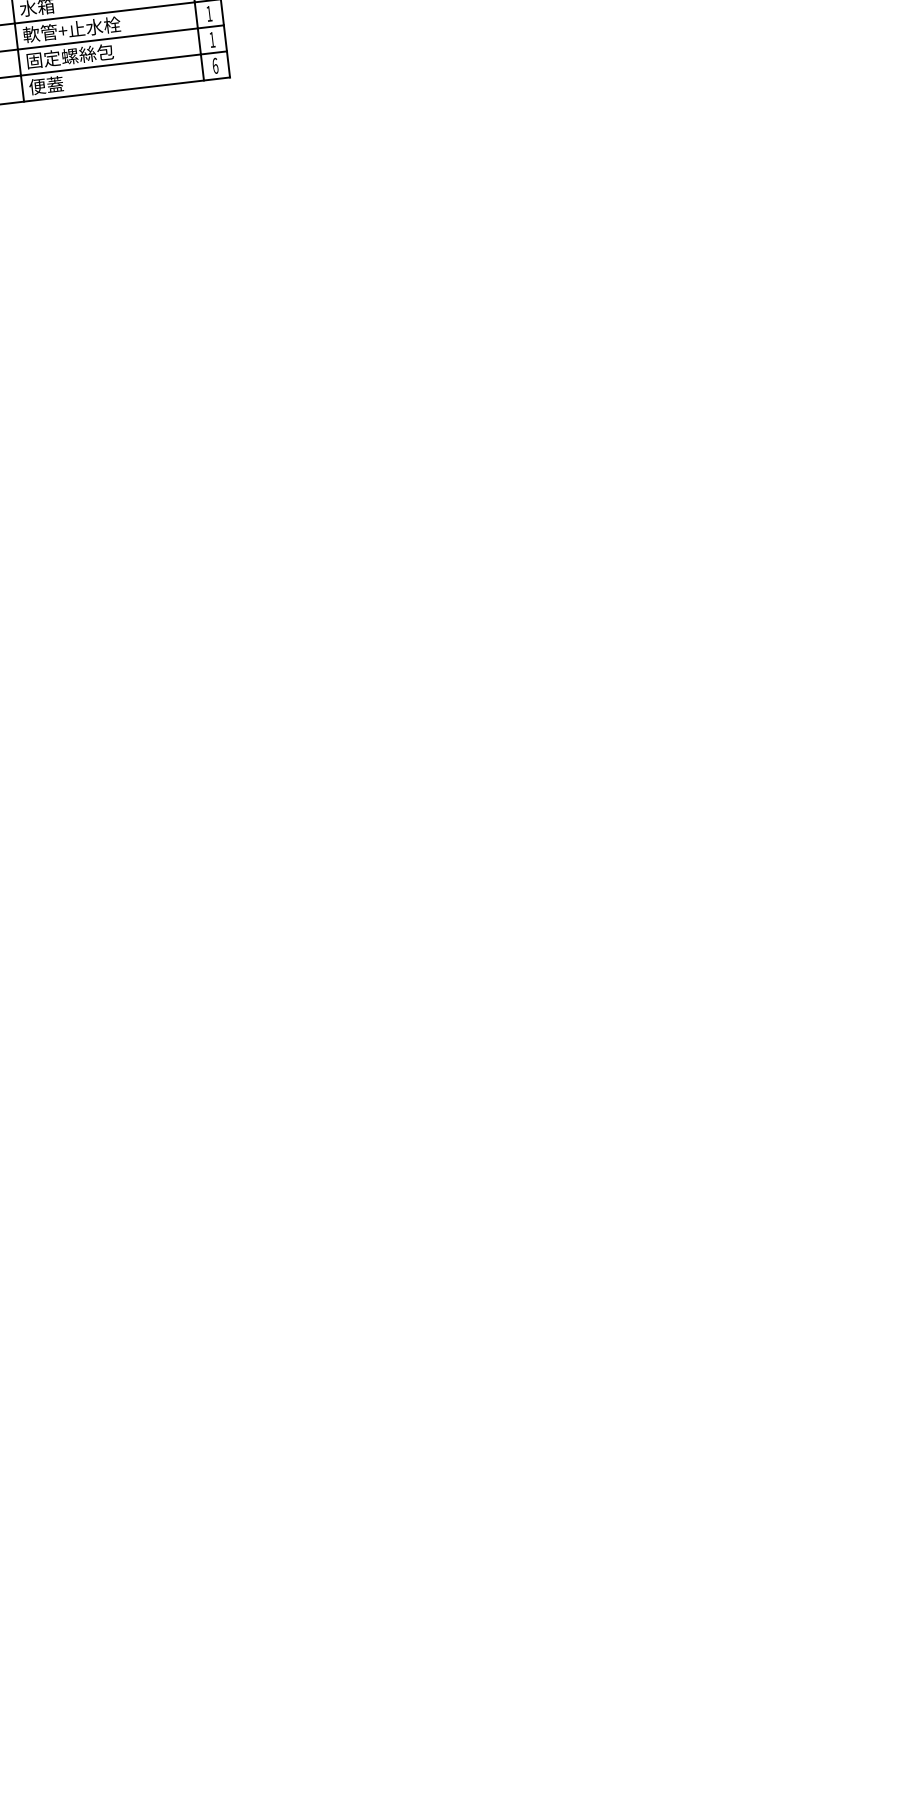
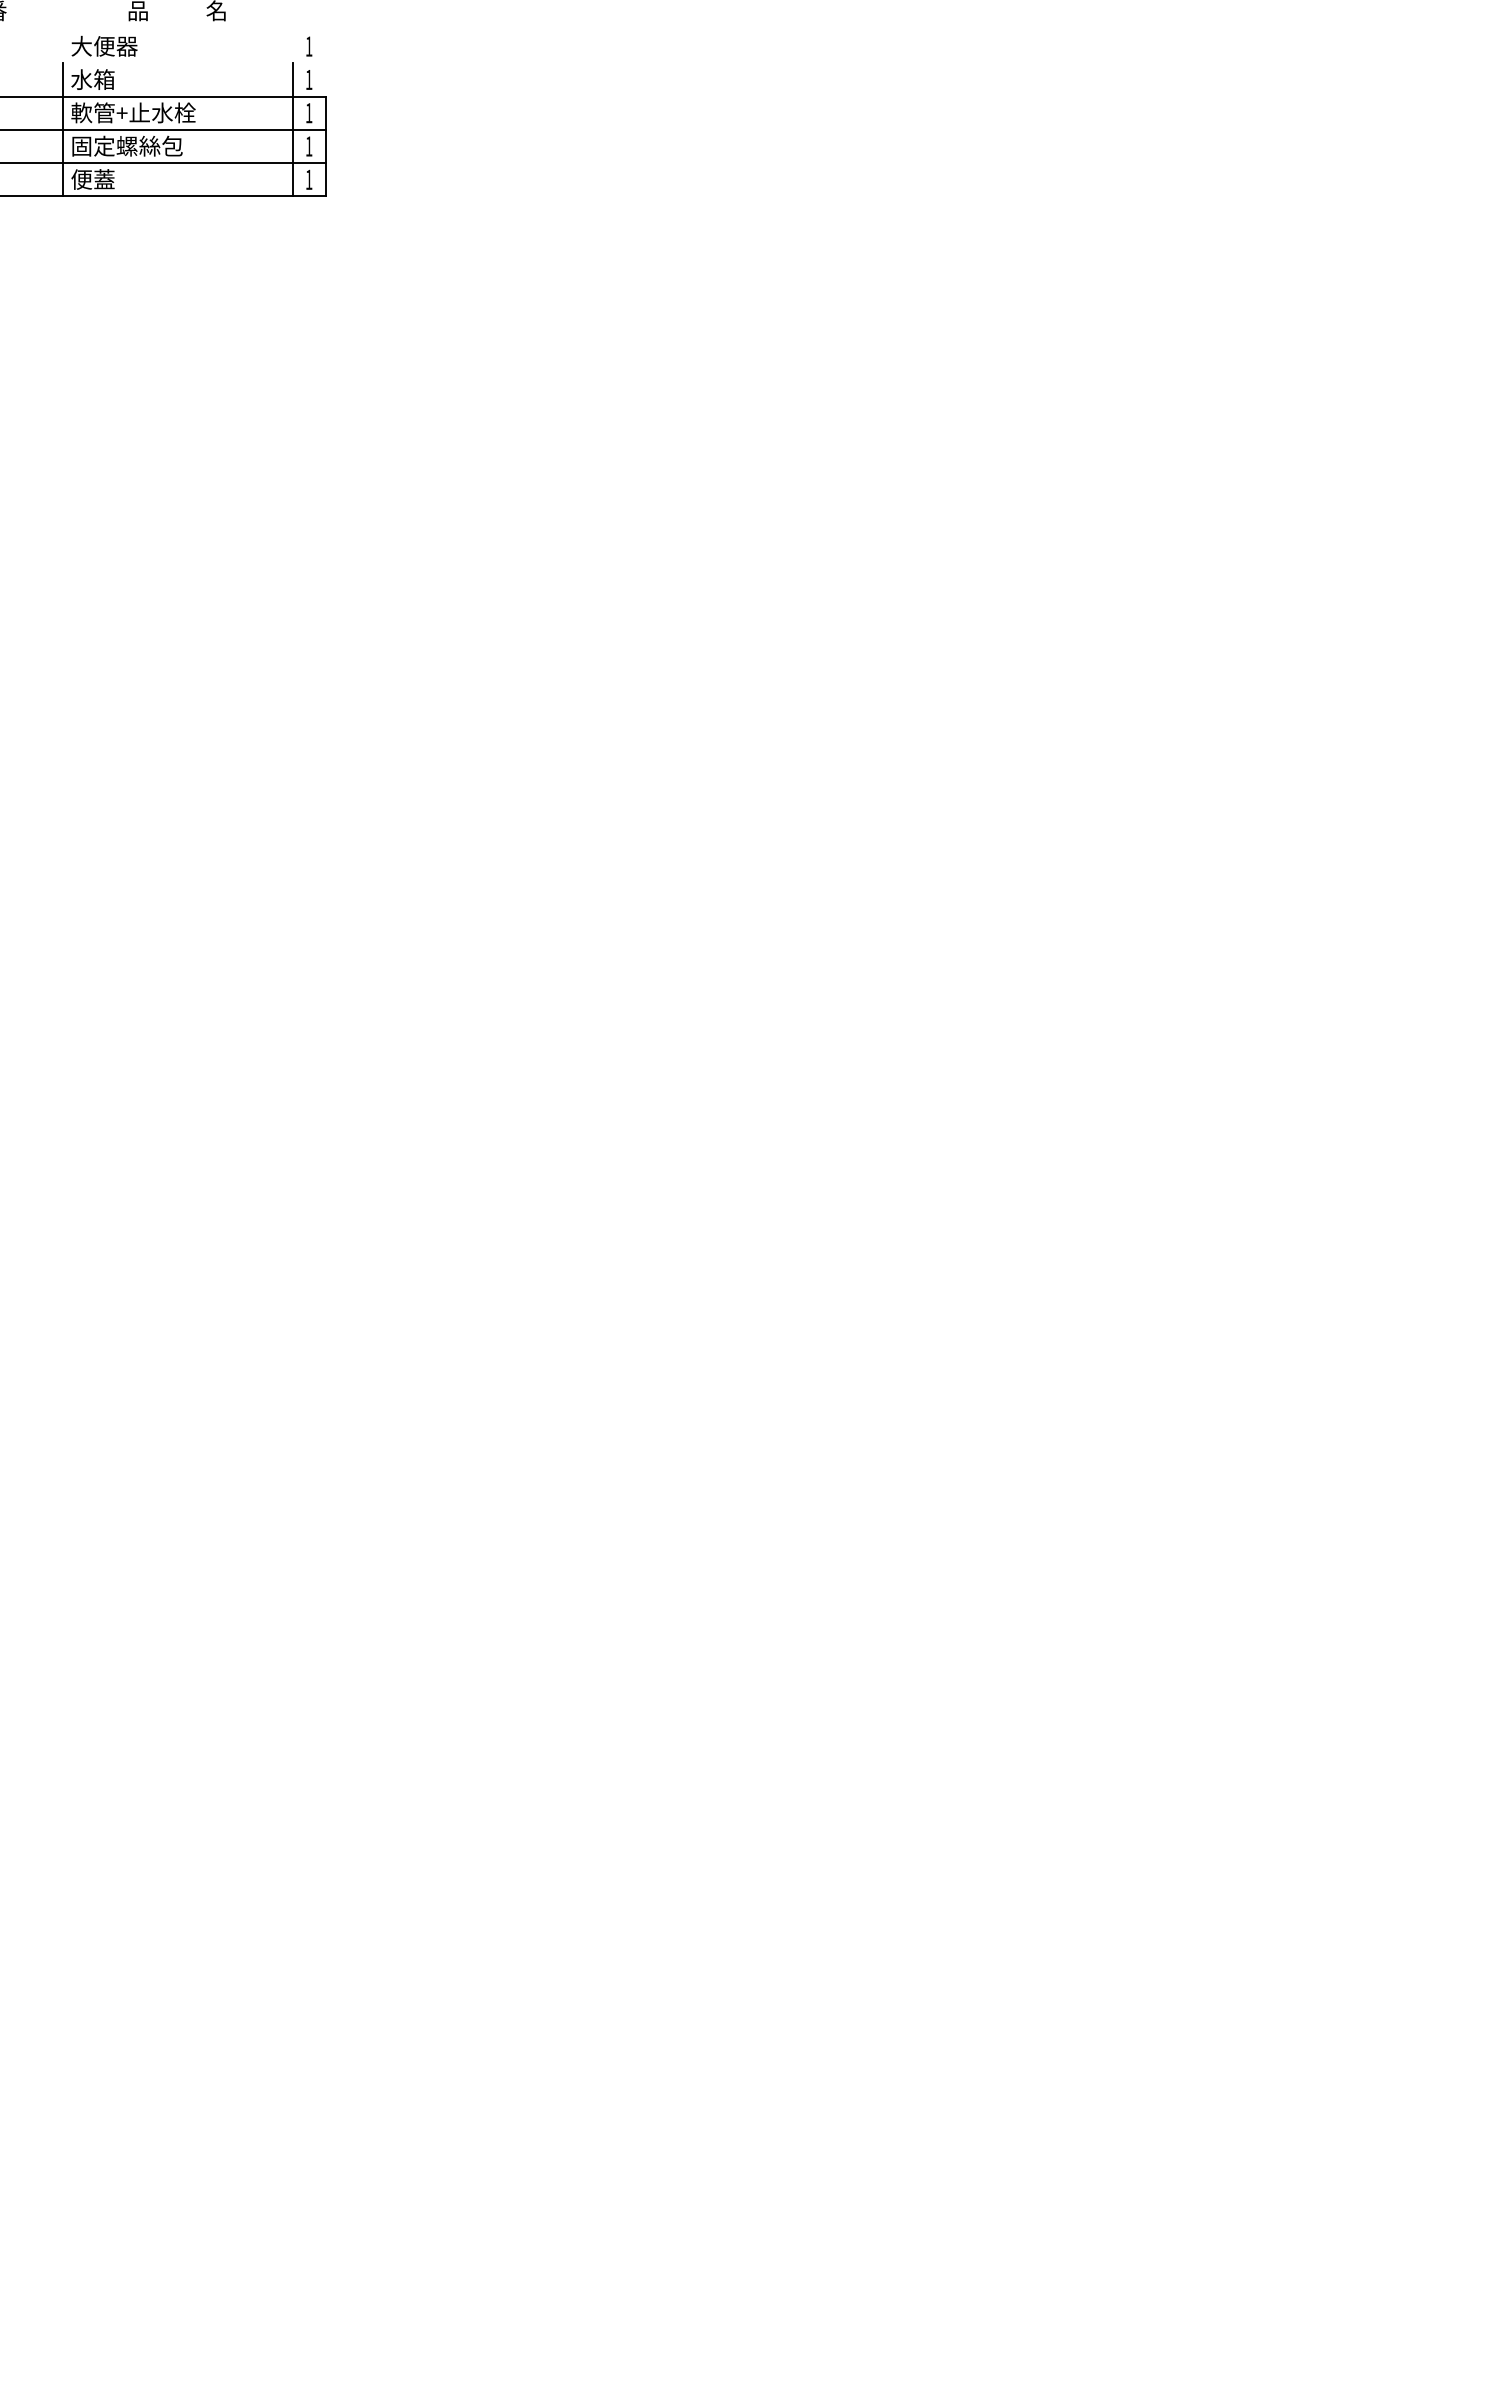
text: (215, 65) -> (309, 179), 6 -> 1

